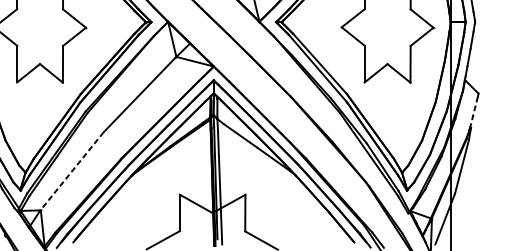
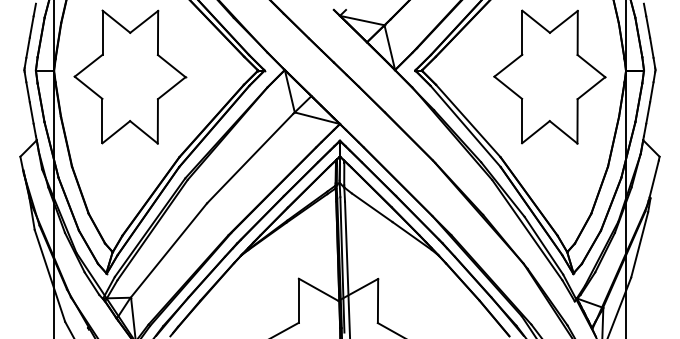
line: (474, 111) -> (654, 178), dashed -> solid
line: (71, 172) -> (168, 251), dashed -> solid

